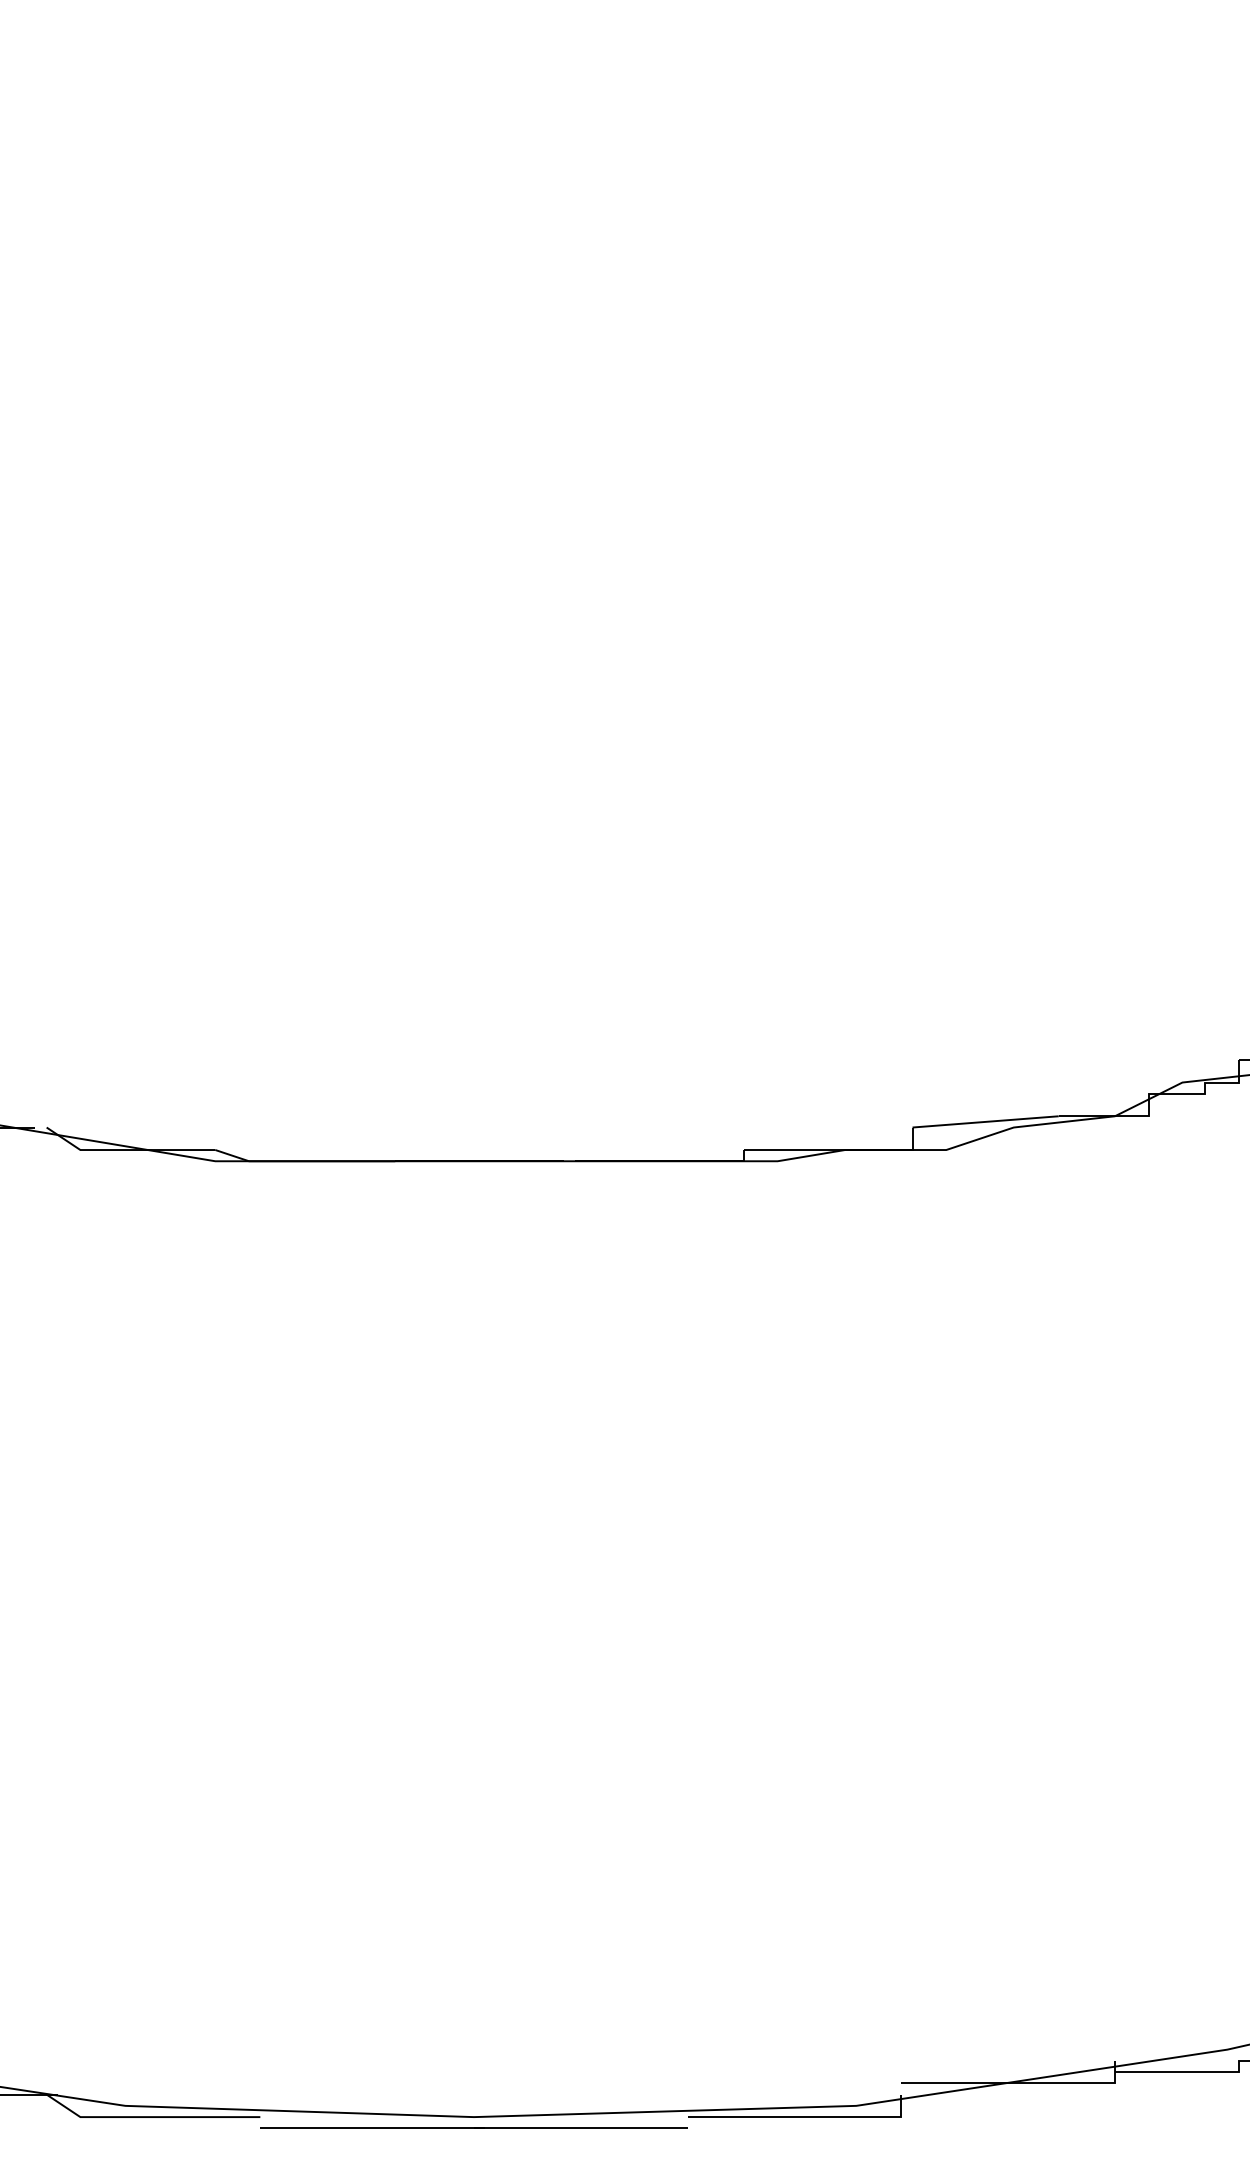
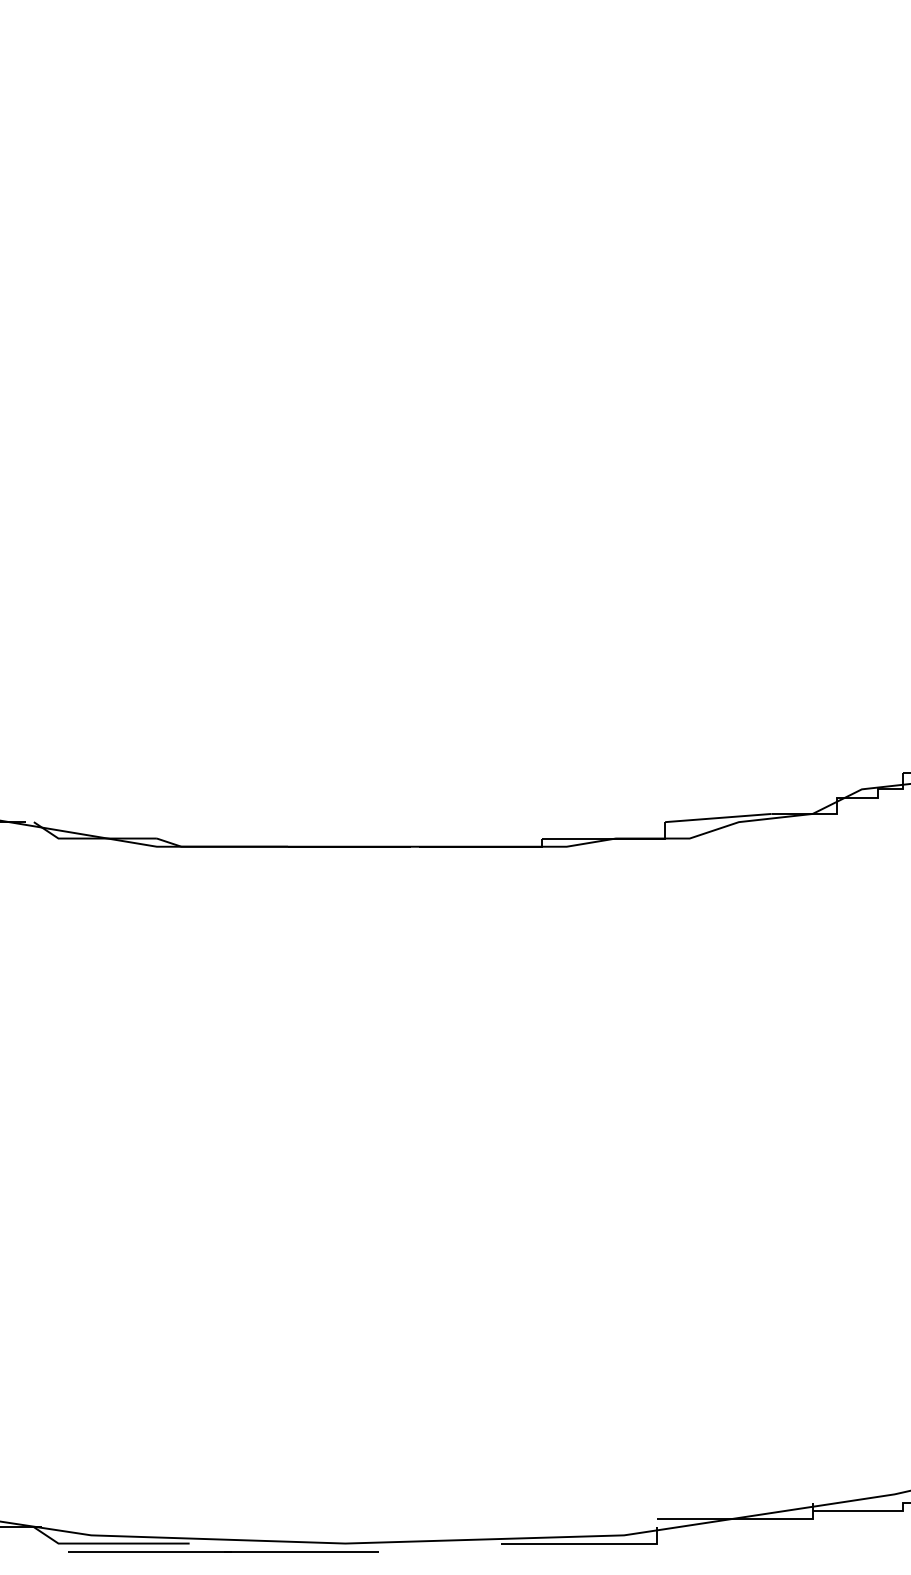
line: (473, 2127) -> (223, 1551), moved

